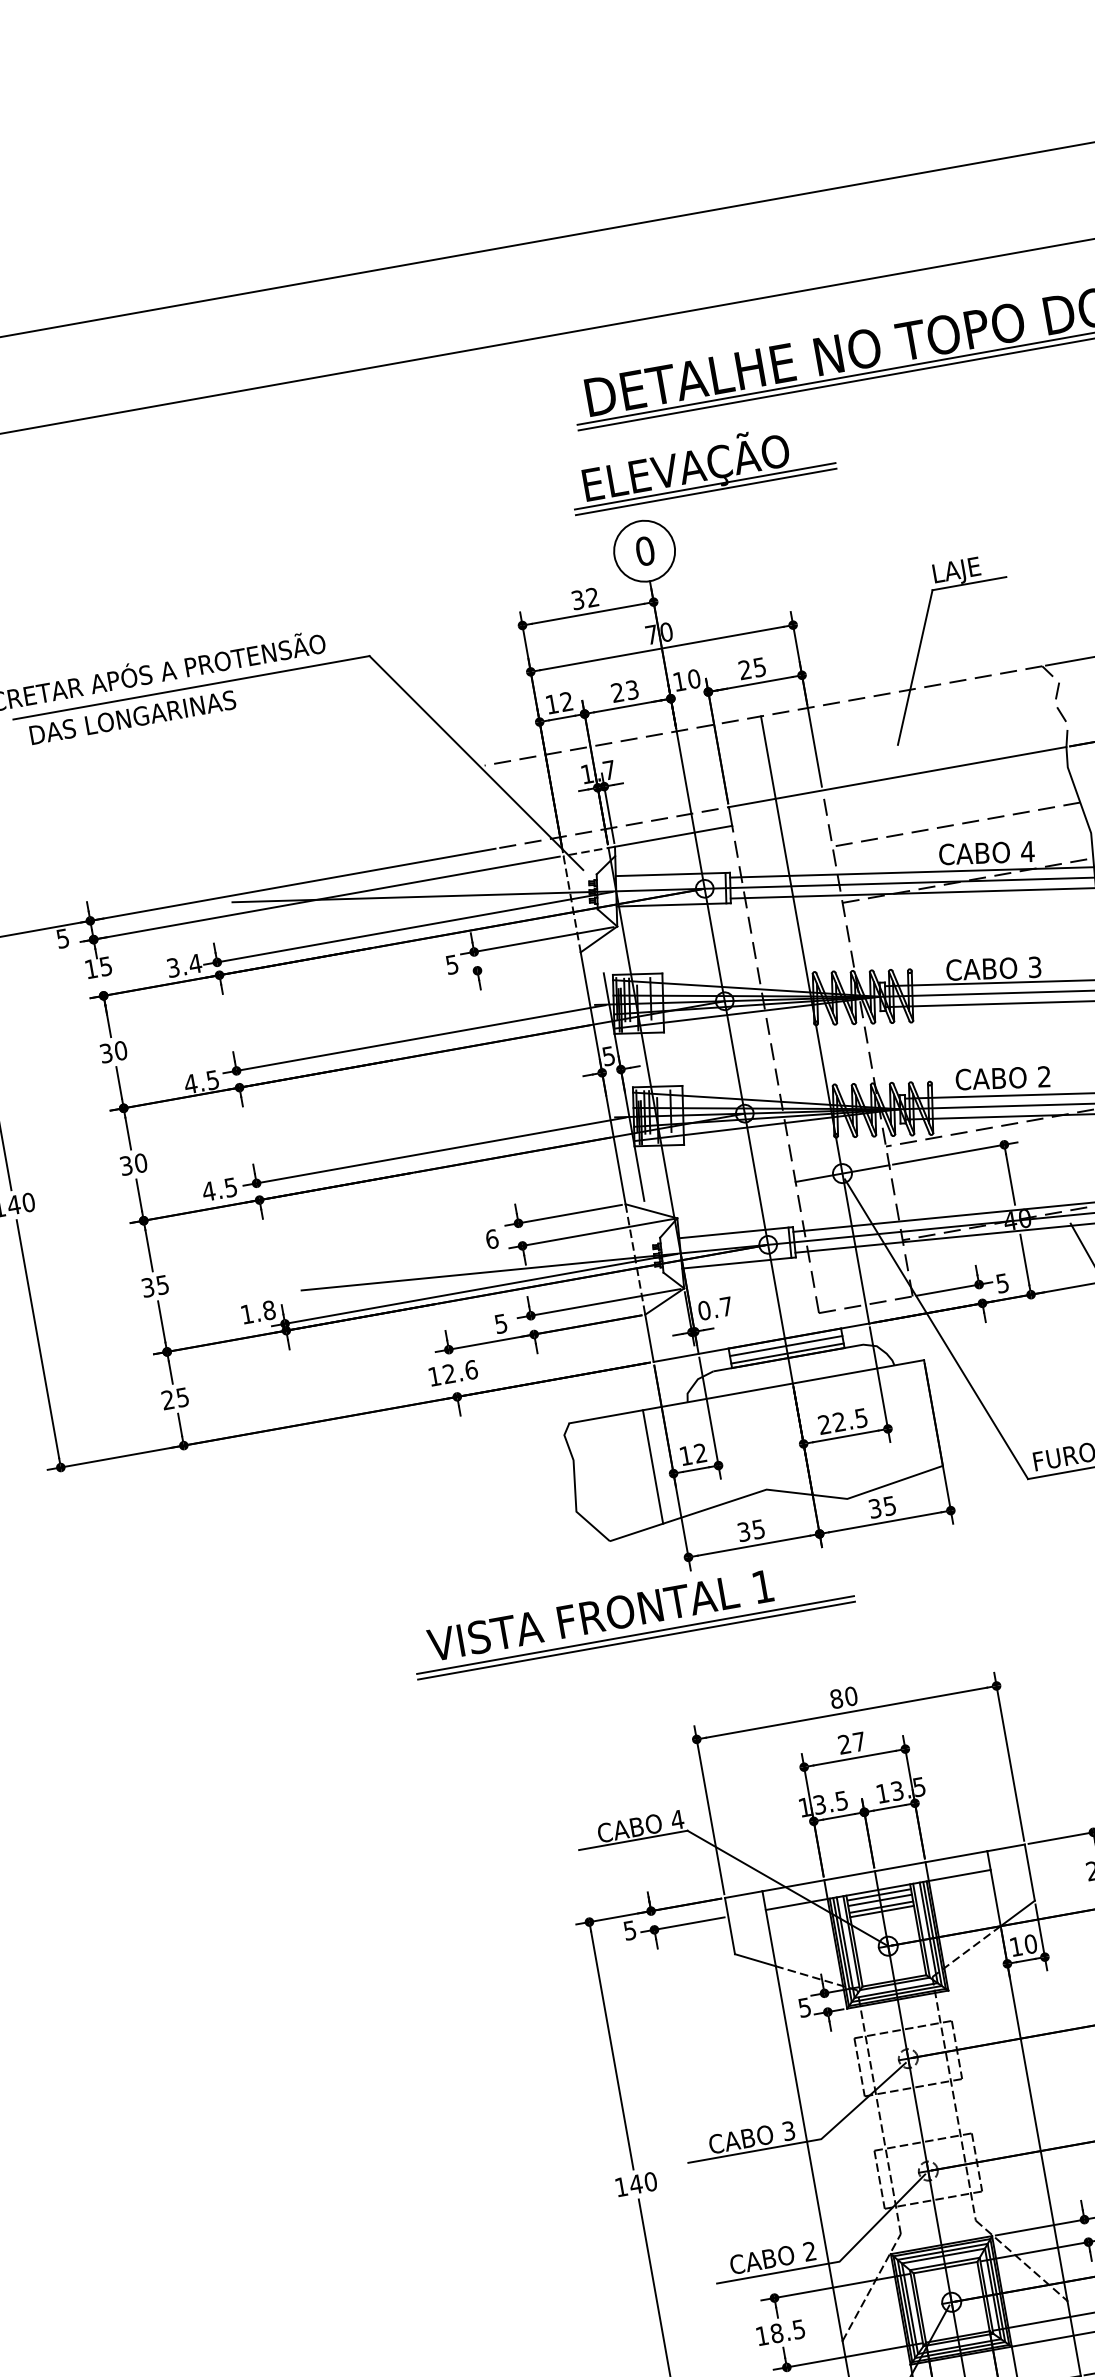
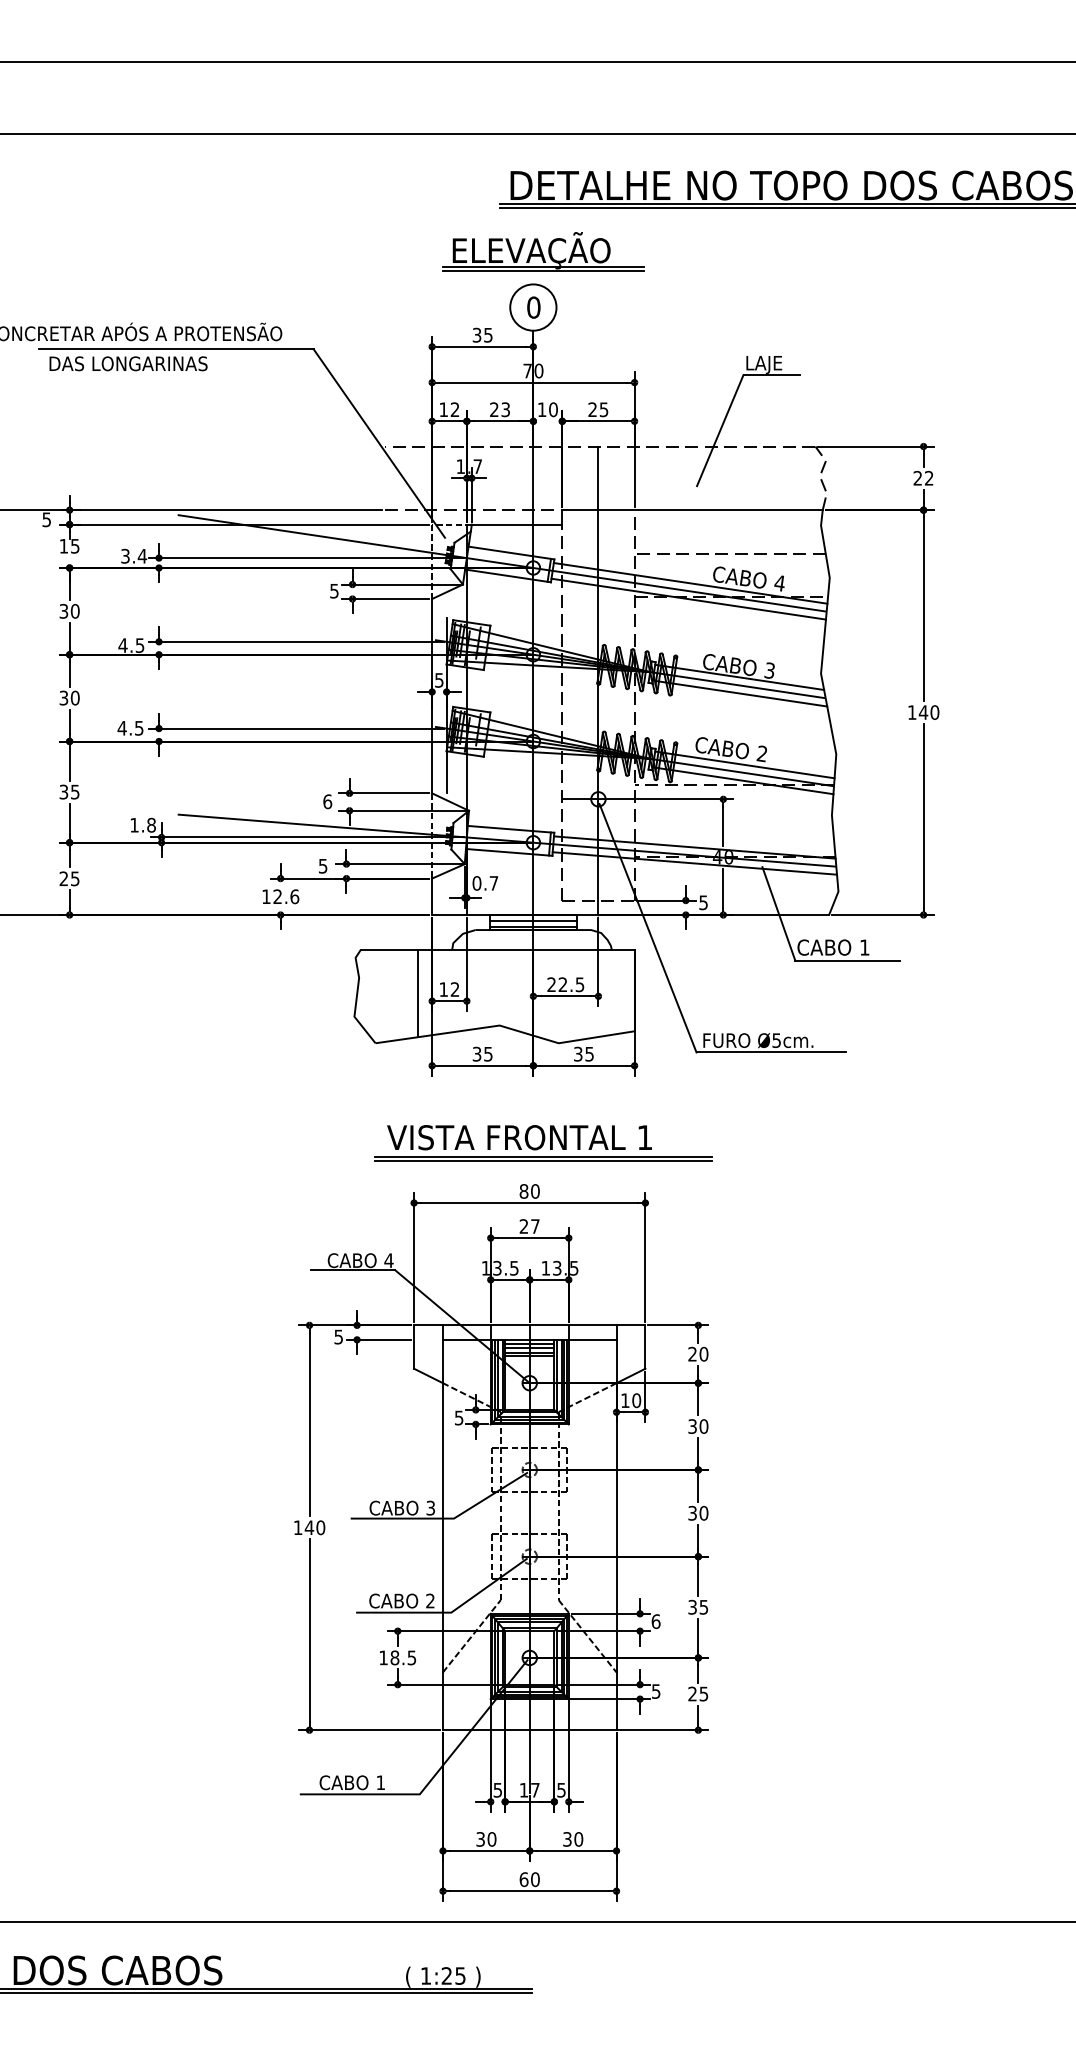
part: (701, 466) -> (543, 251), moved
text: (592, 596) -> (488, 334), 32 -> 35
line: (520, 963) -> (385, 599), added
part: (632, 1617) -> (543, 1143), moved

